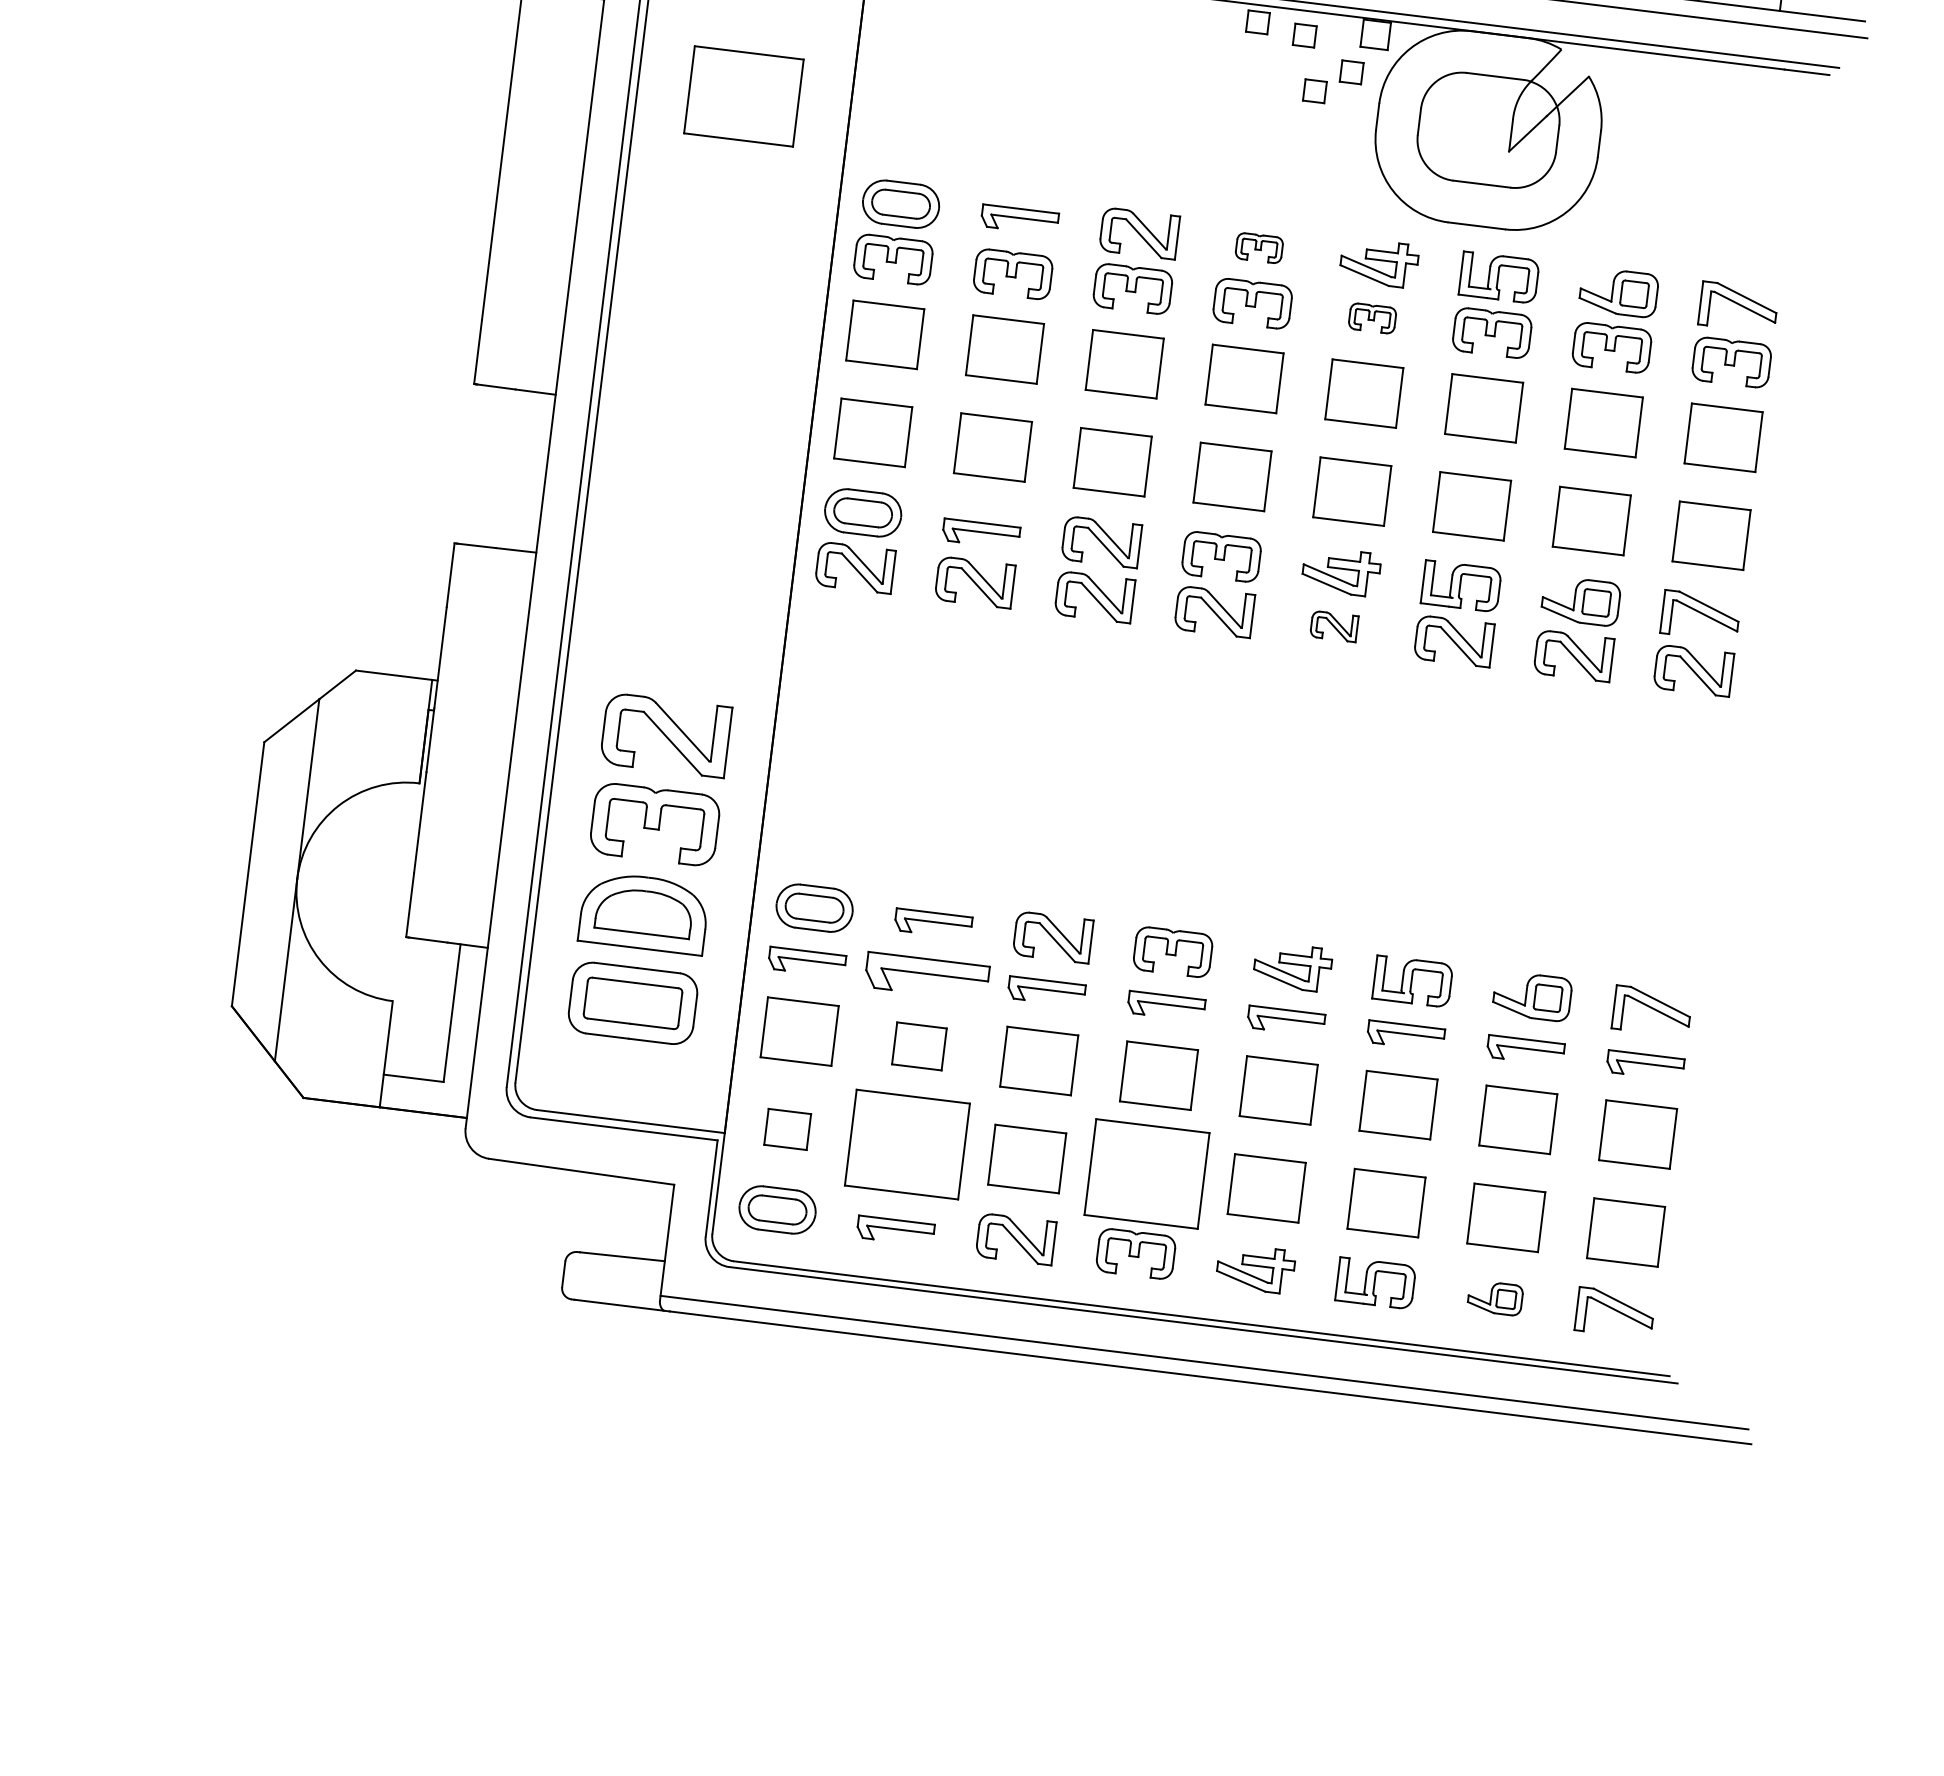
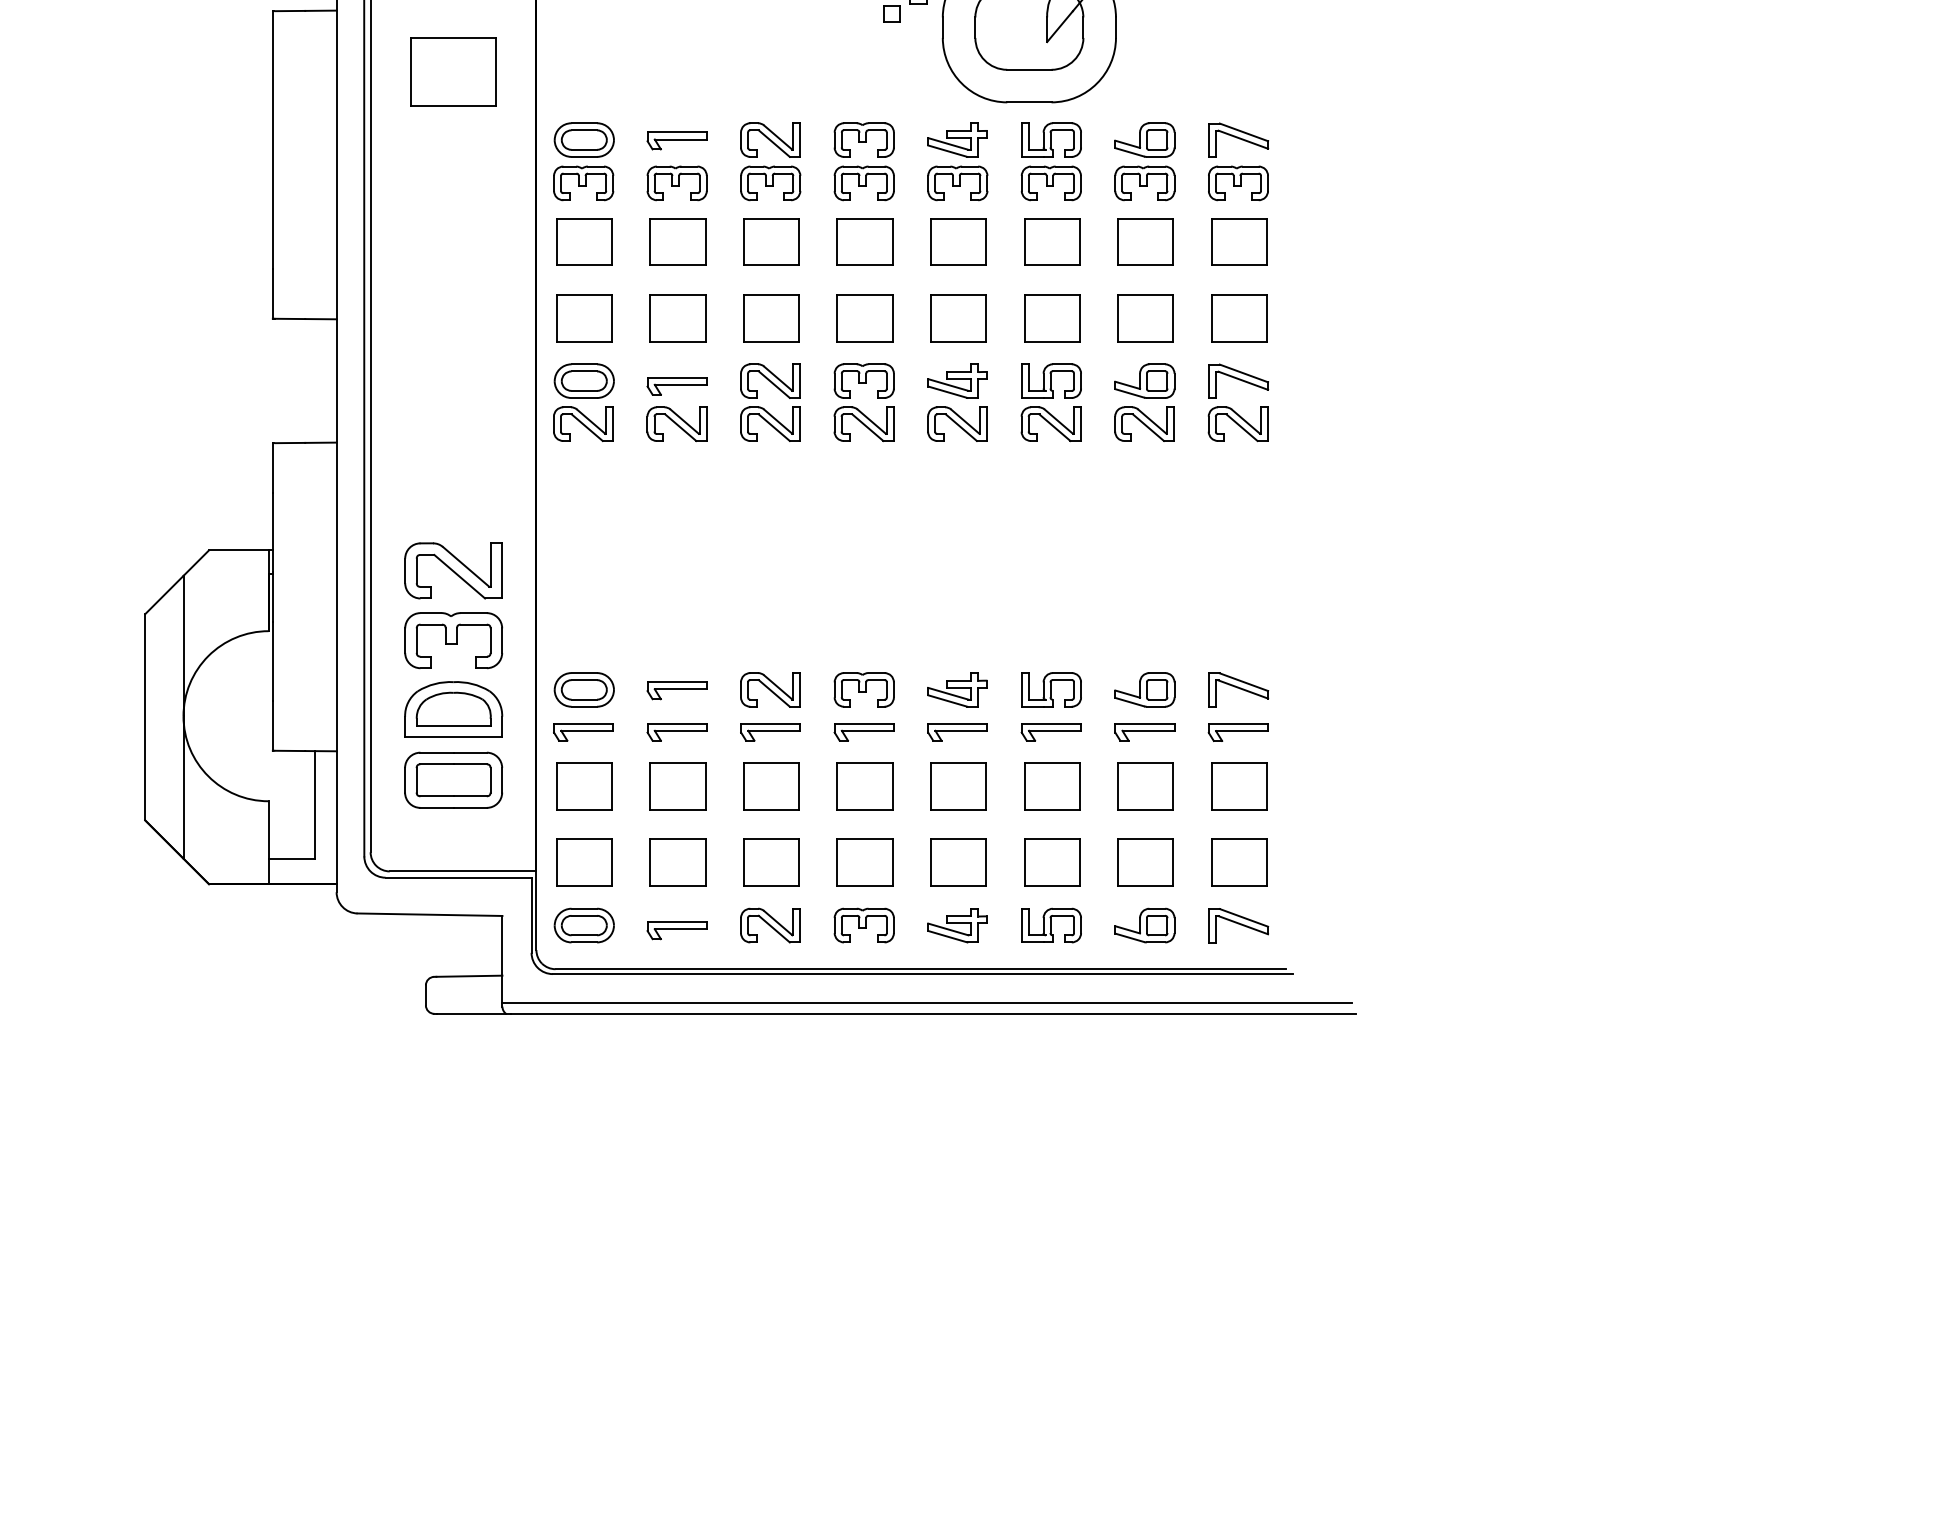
part: (1258, 247) -> (863, 139), size x1.67
part: (1372, 318) -> (957, 183), size x1.67
part: (1334, 625) -> (957, 423), size x1.67
part: (925, 977) -> (676, 732), size x0.62
part: (918, 1046) -> (677, 786), size x1.43
part: (787, 1129) -> (584, 862), size x1.67
part: (906, 1143) -> (677, 862), size x0.62
part: (1146, 1173) -> (864, 862), size x0.62
part: (1494, 1297) -> (1144, 925), size x1.43

